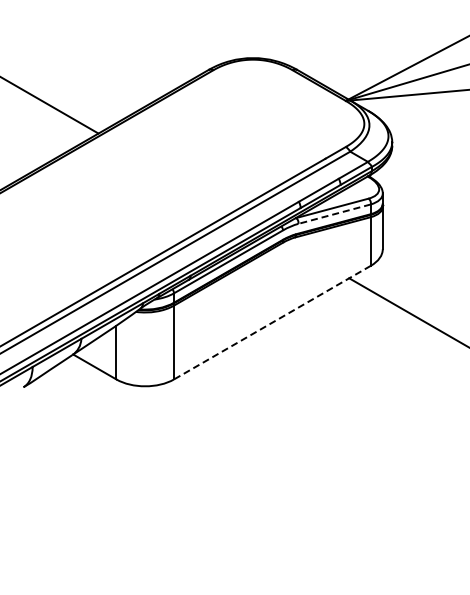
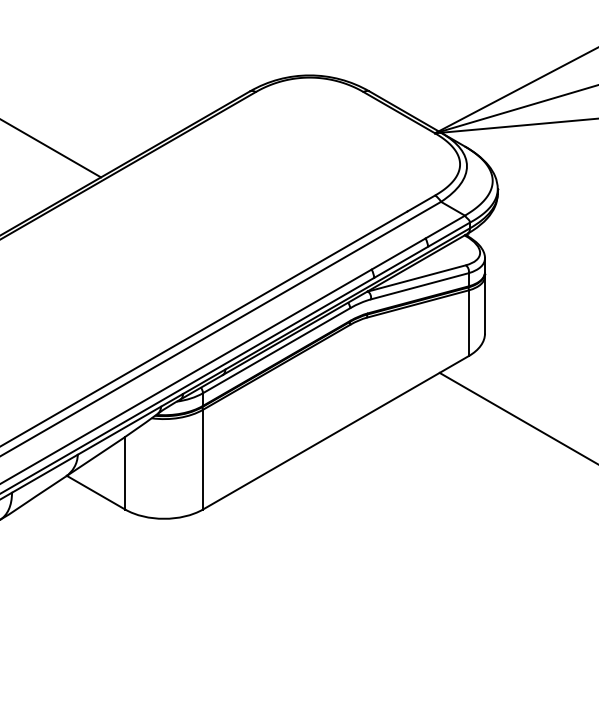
line: (334, 214) -> (419, 286), dashed -> solid
line: (272, 322) -> (336, 432), dashed -> solid

